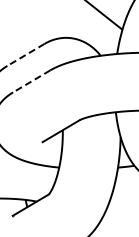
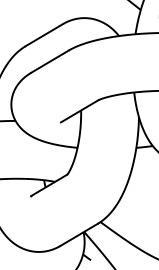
line: (26, 55) -> (44, 35), dashed -> solid
line: (32, 81) -> (50, 61), dashed -> solid

